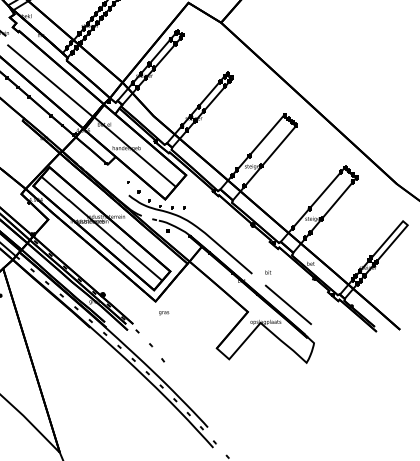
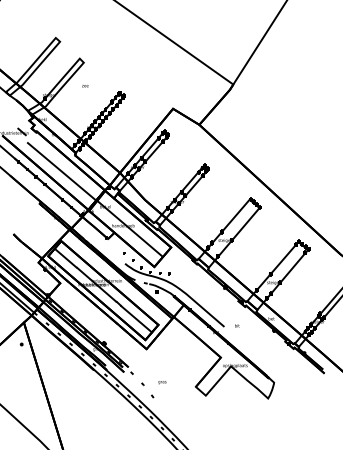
line: (288, 304) -> (253, 351), removed
text: (164, 313) -> (162, 382), moved

